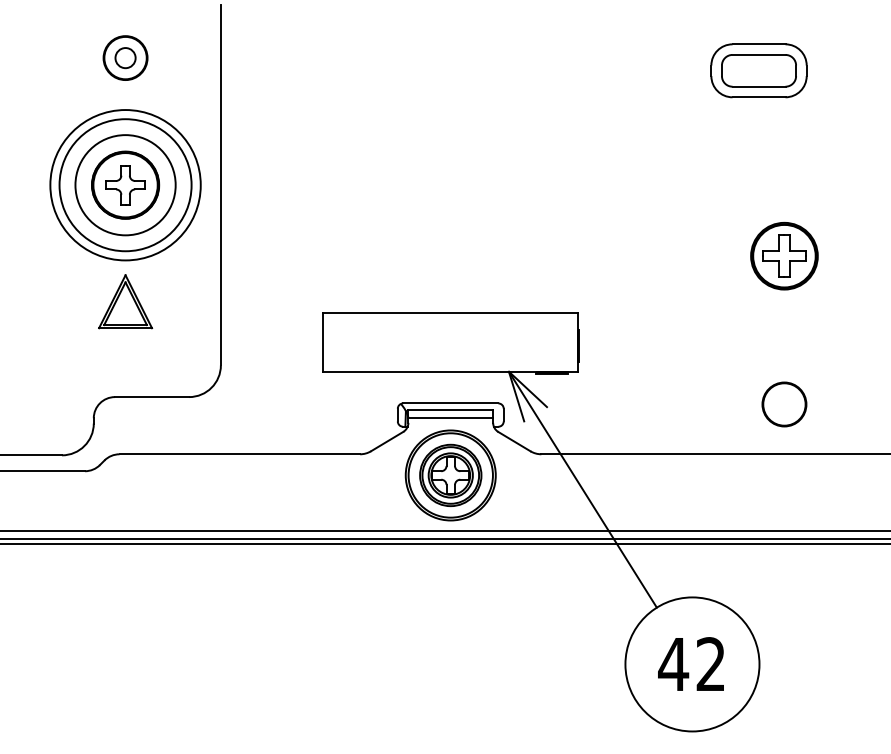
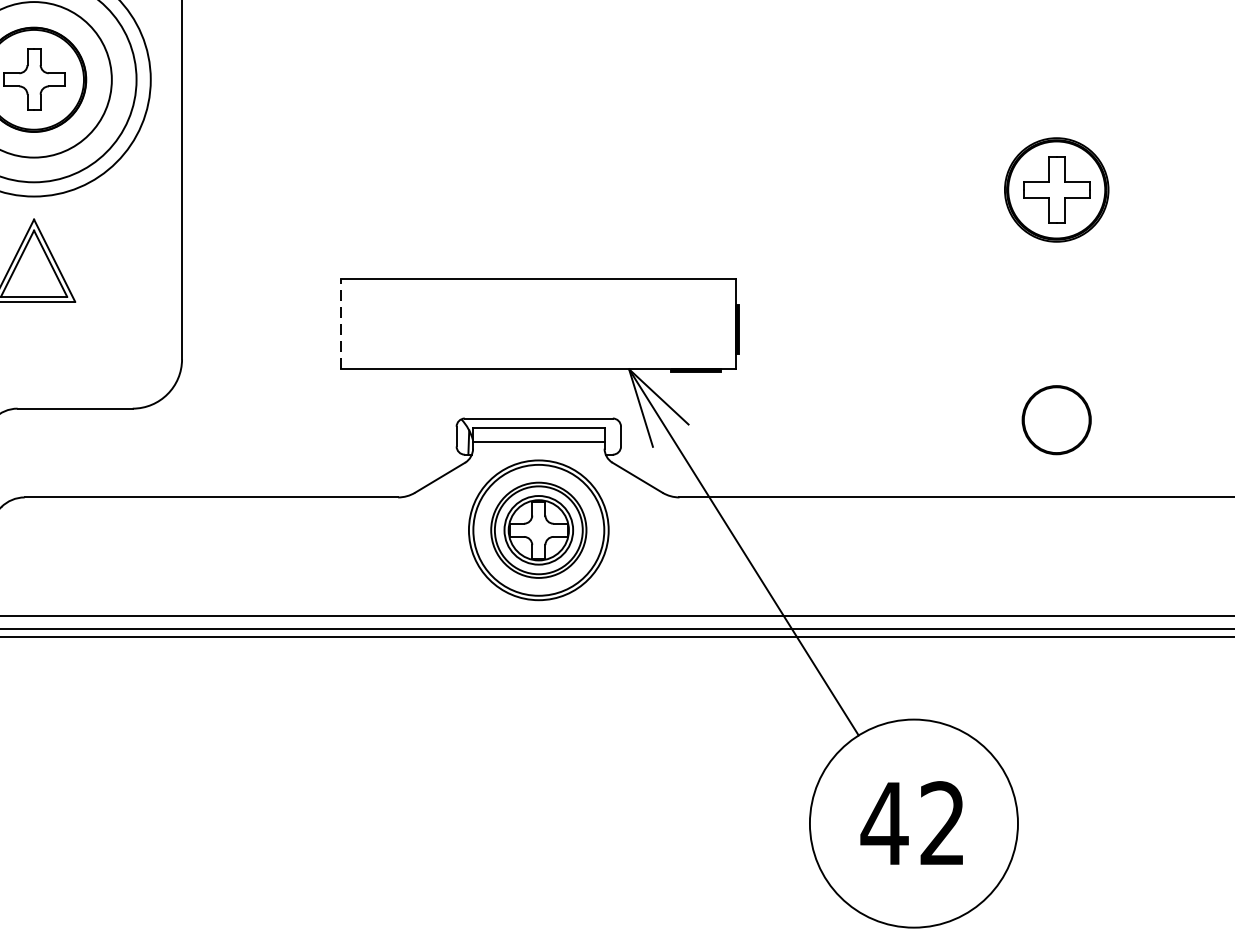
line: (323, 342) -> (341, 323), solid -> dashed

